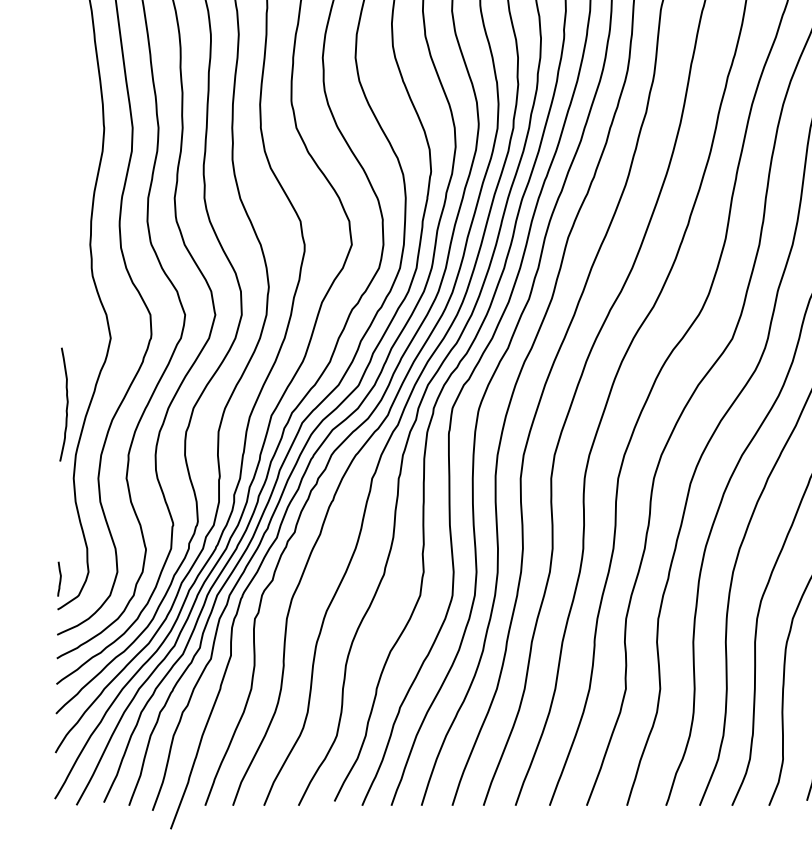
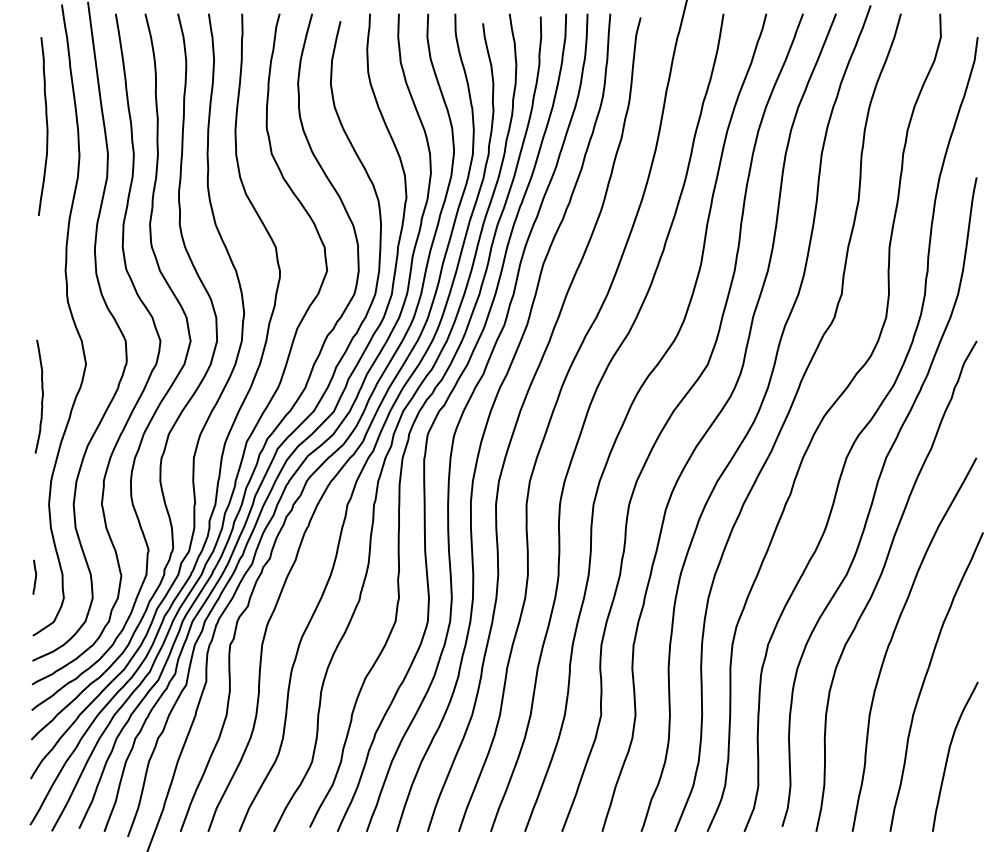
curve: (71, 100) -> (46, 126), added
curve: (66, 404) -> (41, 396), moved
curve: (60, 578) -> (35, 576), moved

